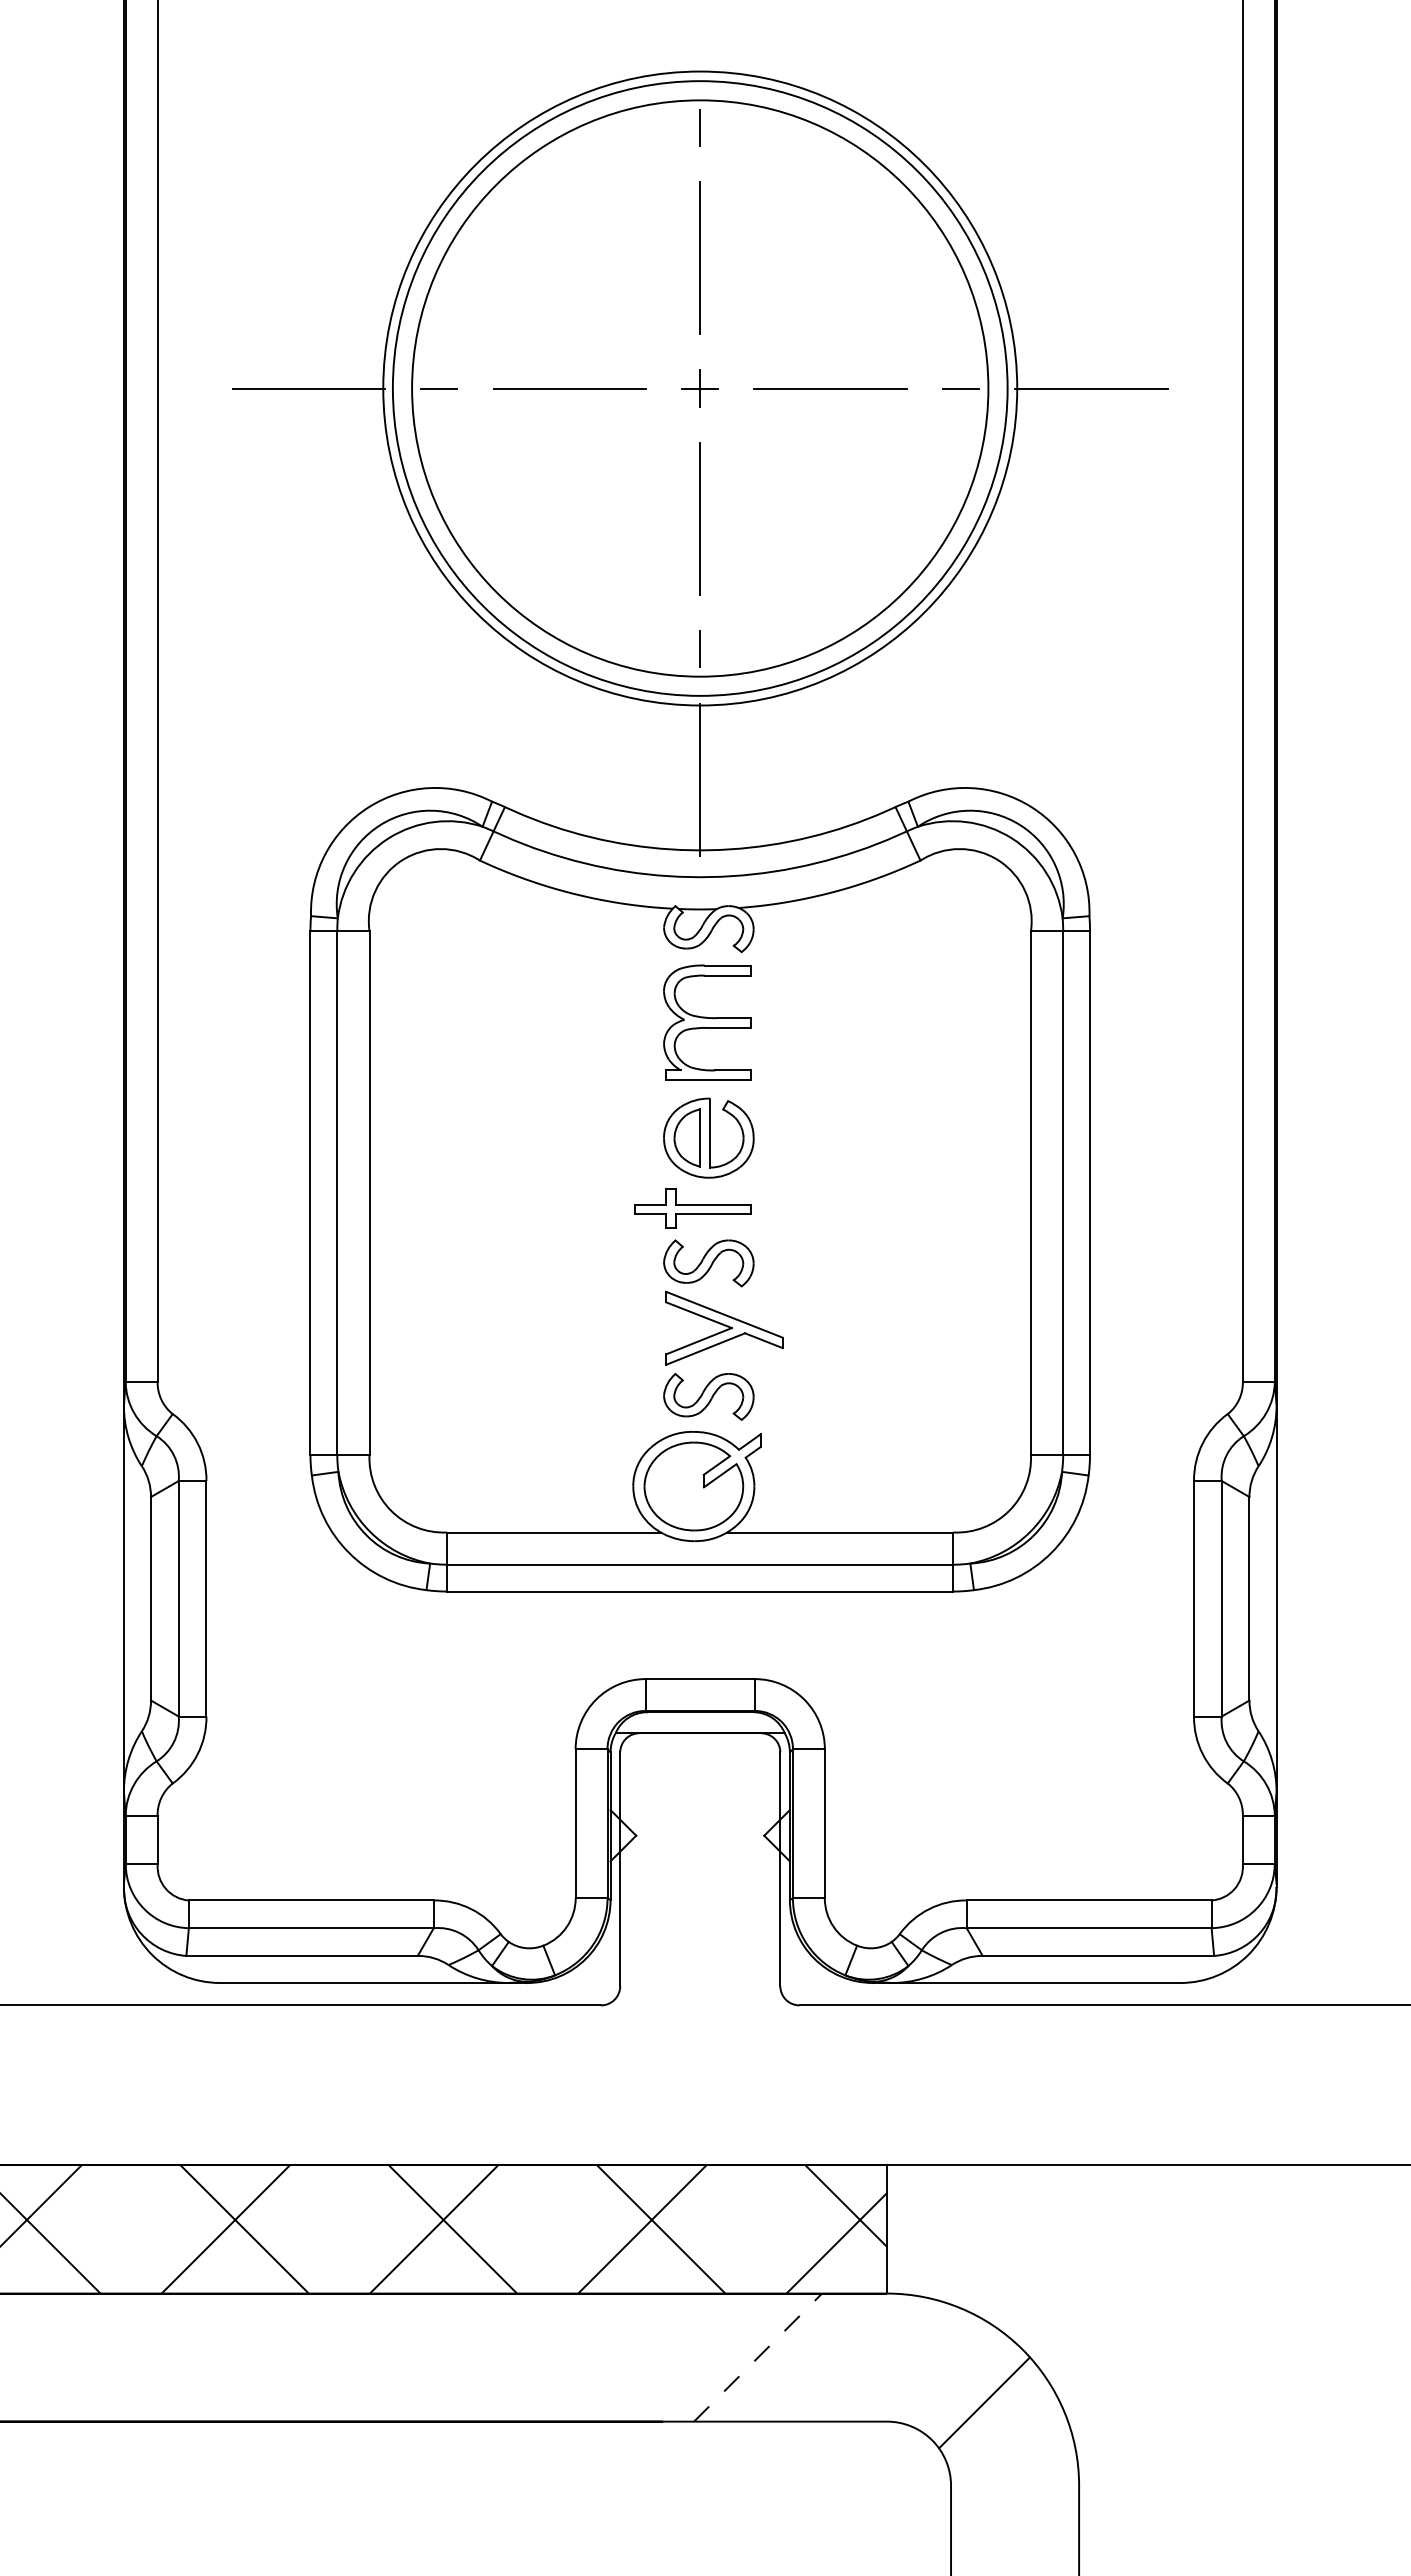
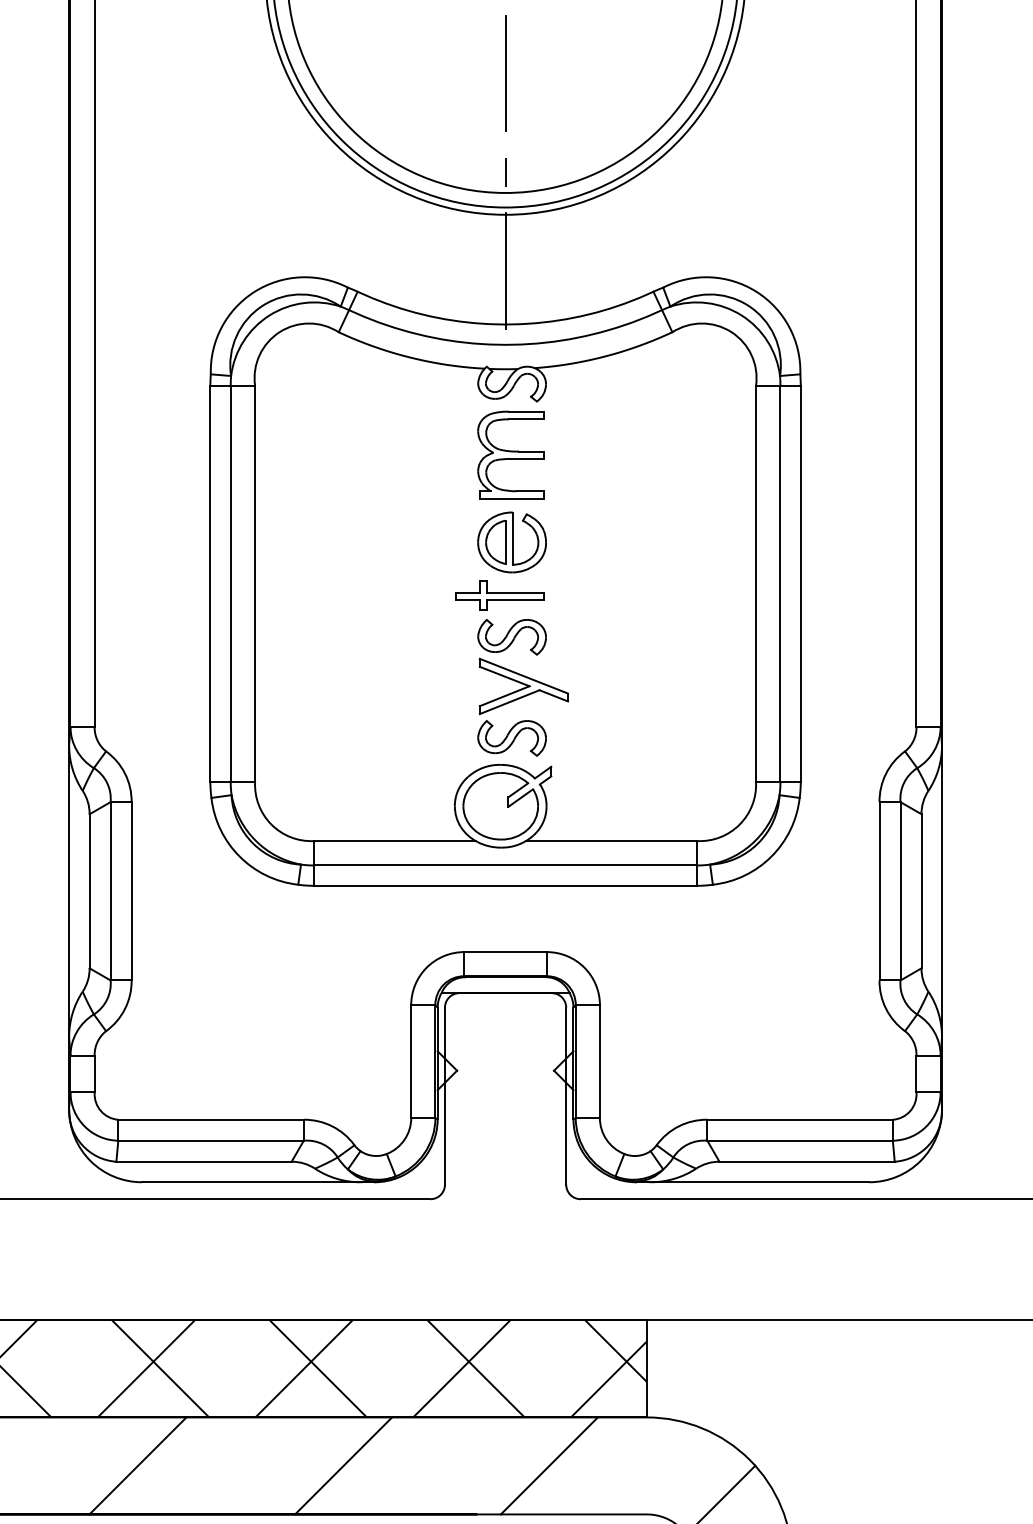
line: (214, 2357) -> (137, 1465), added
line: (486, 2357) -> (343, 1465), added
line: (758, 2357) -> (549, 1465), dashed -> solid

